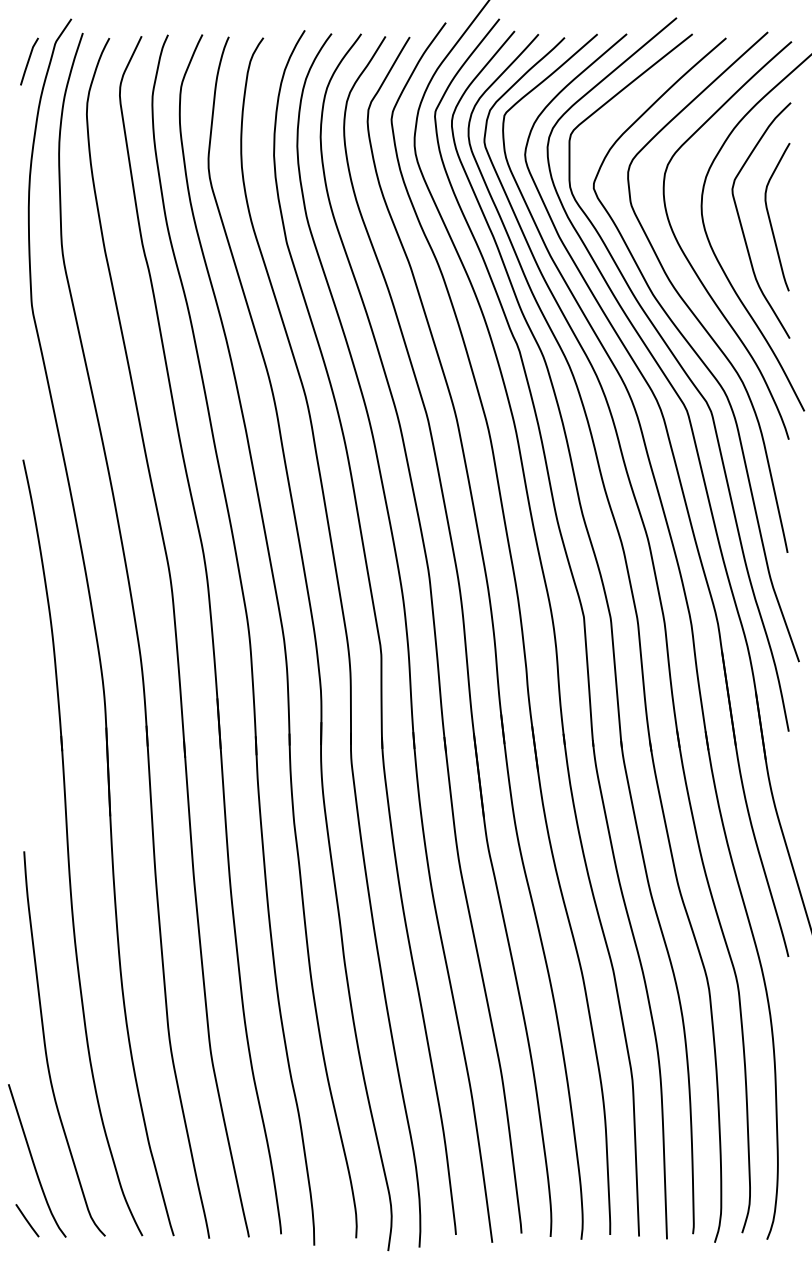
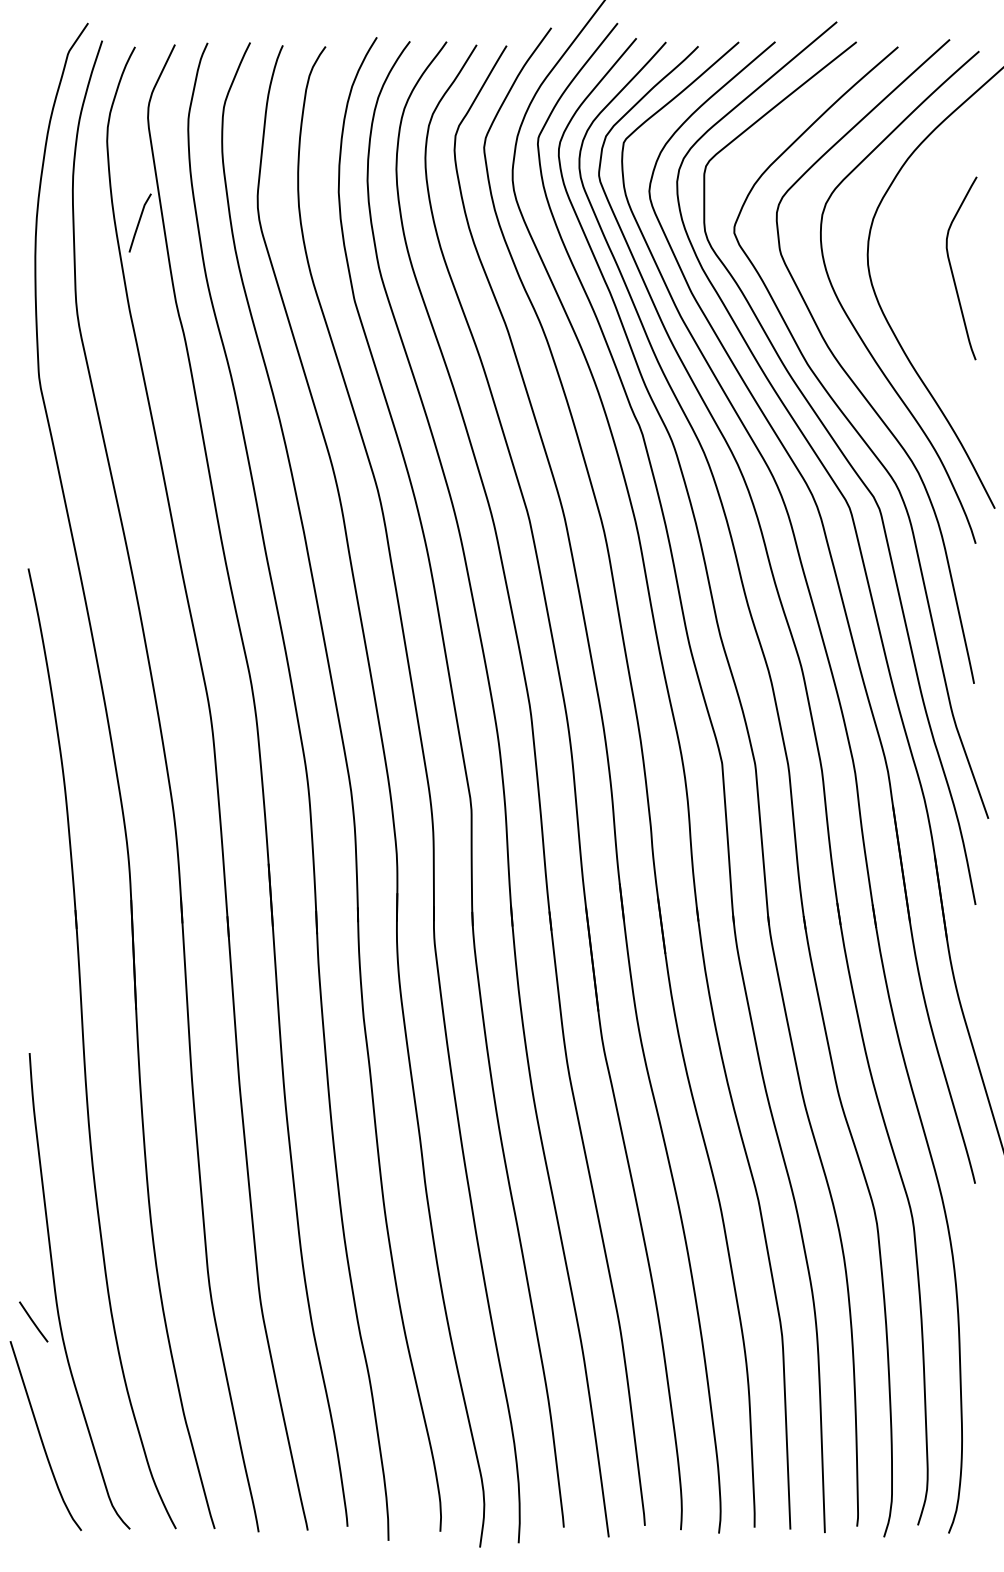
line: (28, 61) -> (139, 222), moved
curve: (741, 224) -> (917, 277), removed
line: (27, 1220) -> (33, 1321), moved

